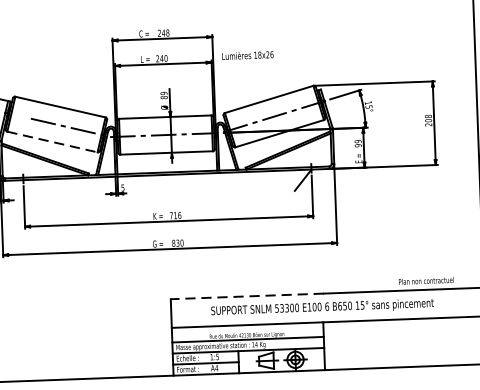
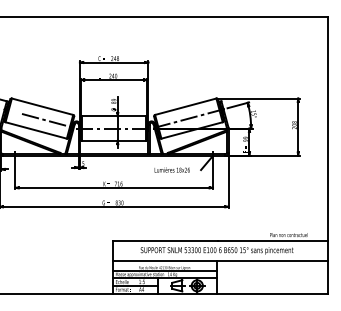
text: (246, 54) -> (171, 169), moved
line: (52, 142) -> (36, 130), dashed -> solid
line: (246, 296) -> (165, 241), dashed -> solid

